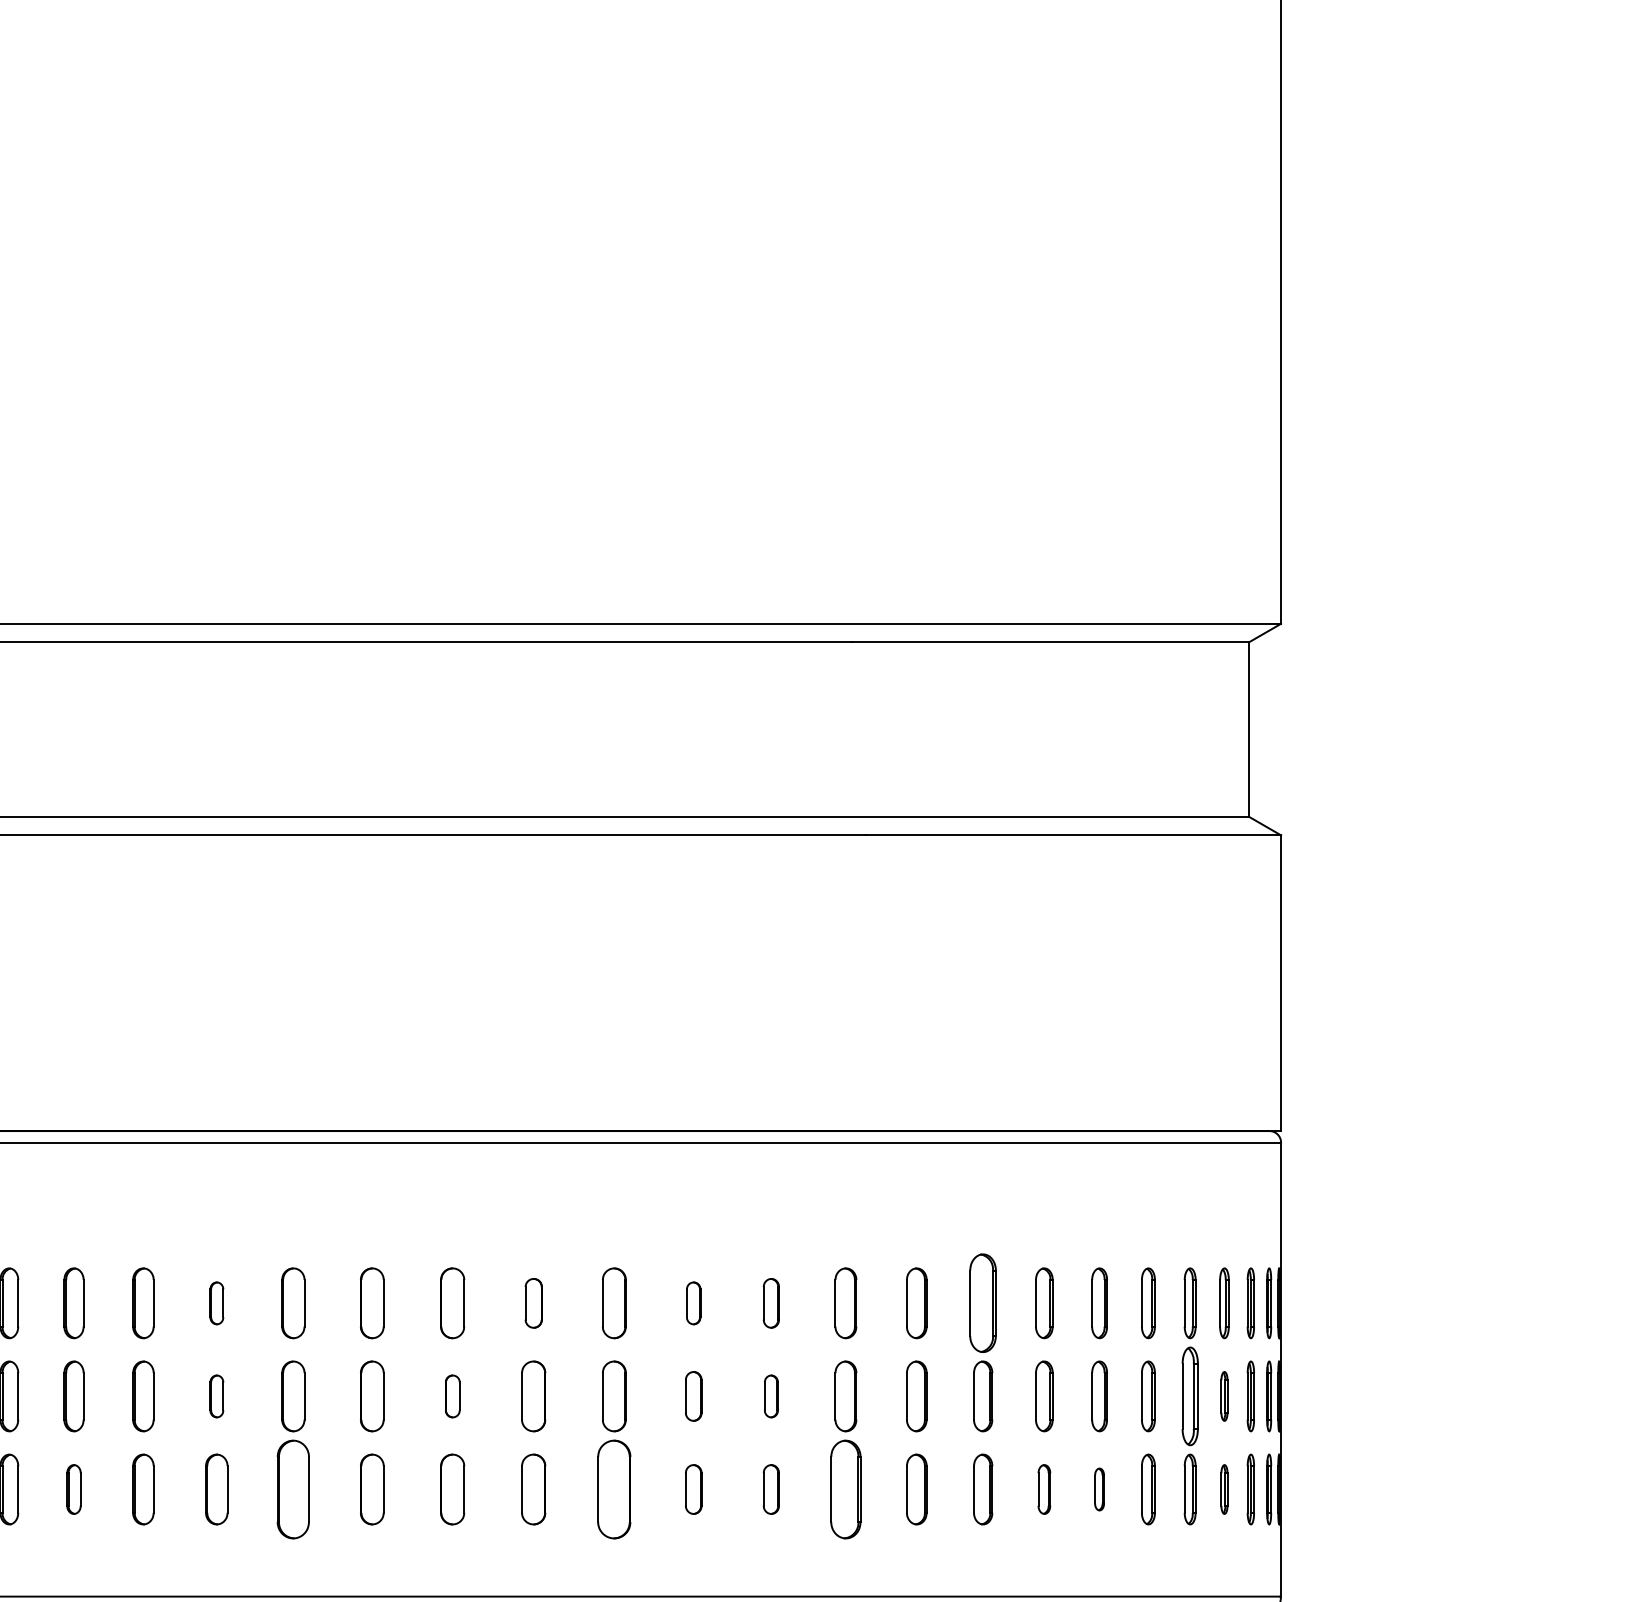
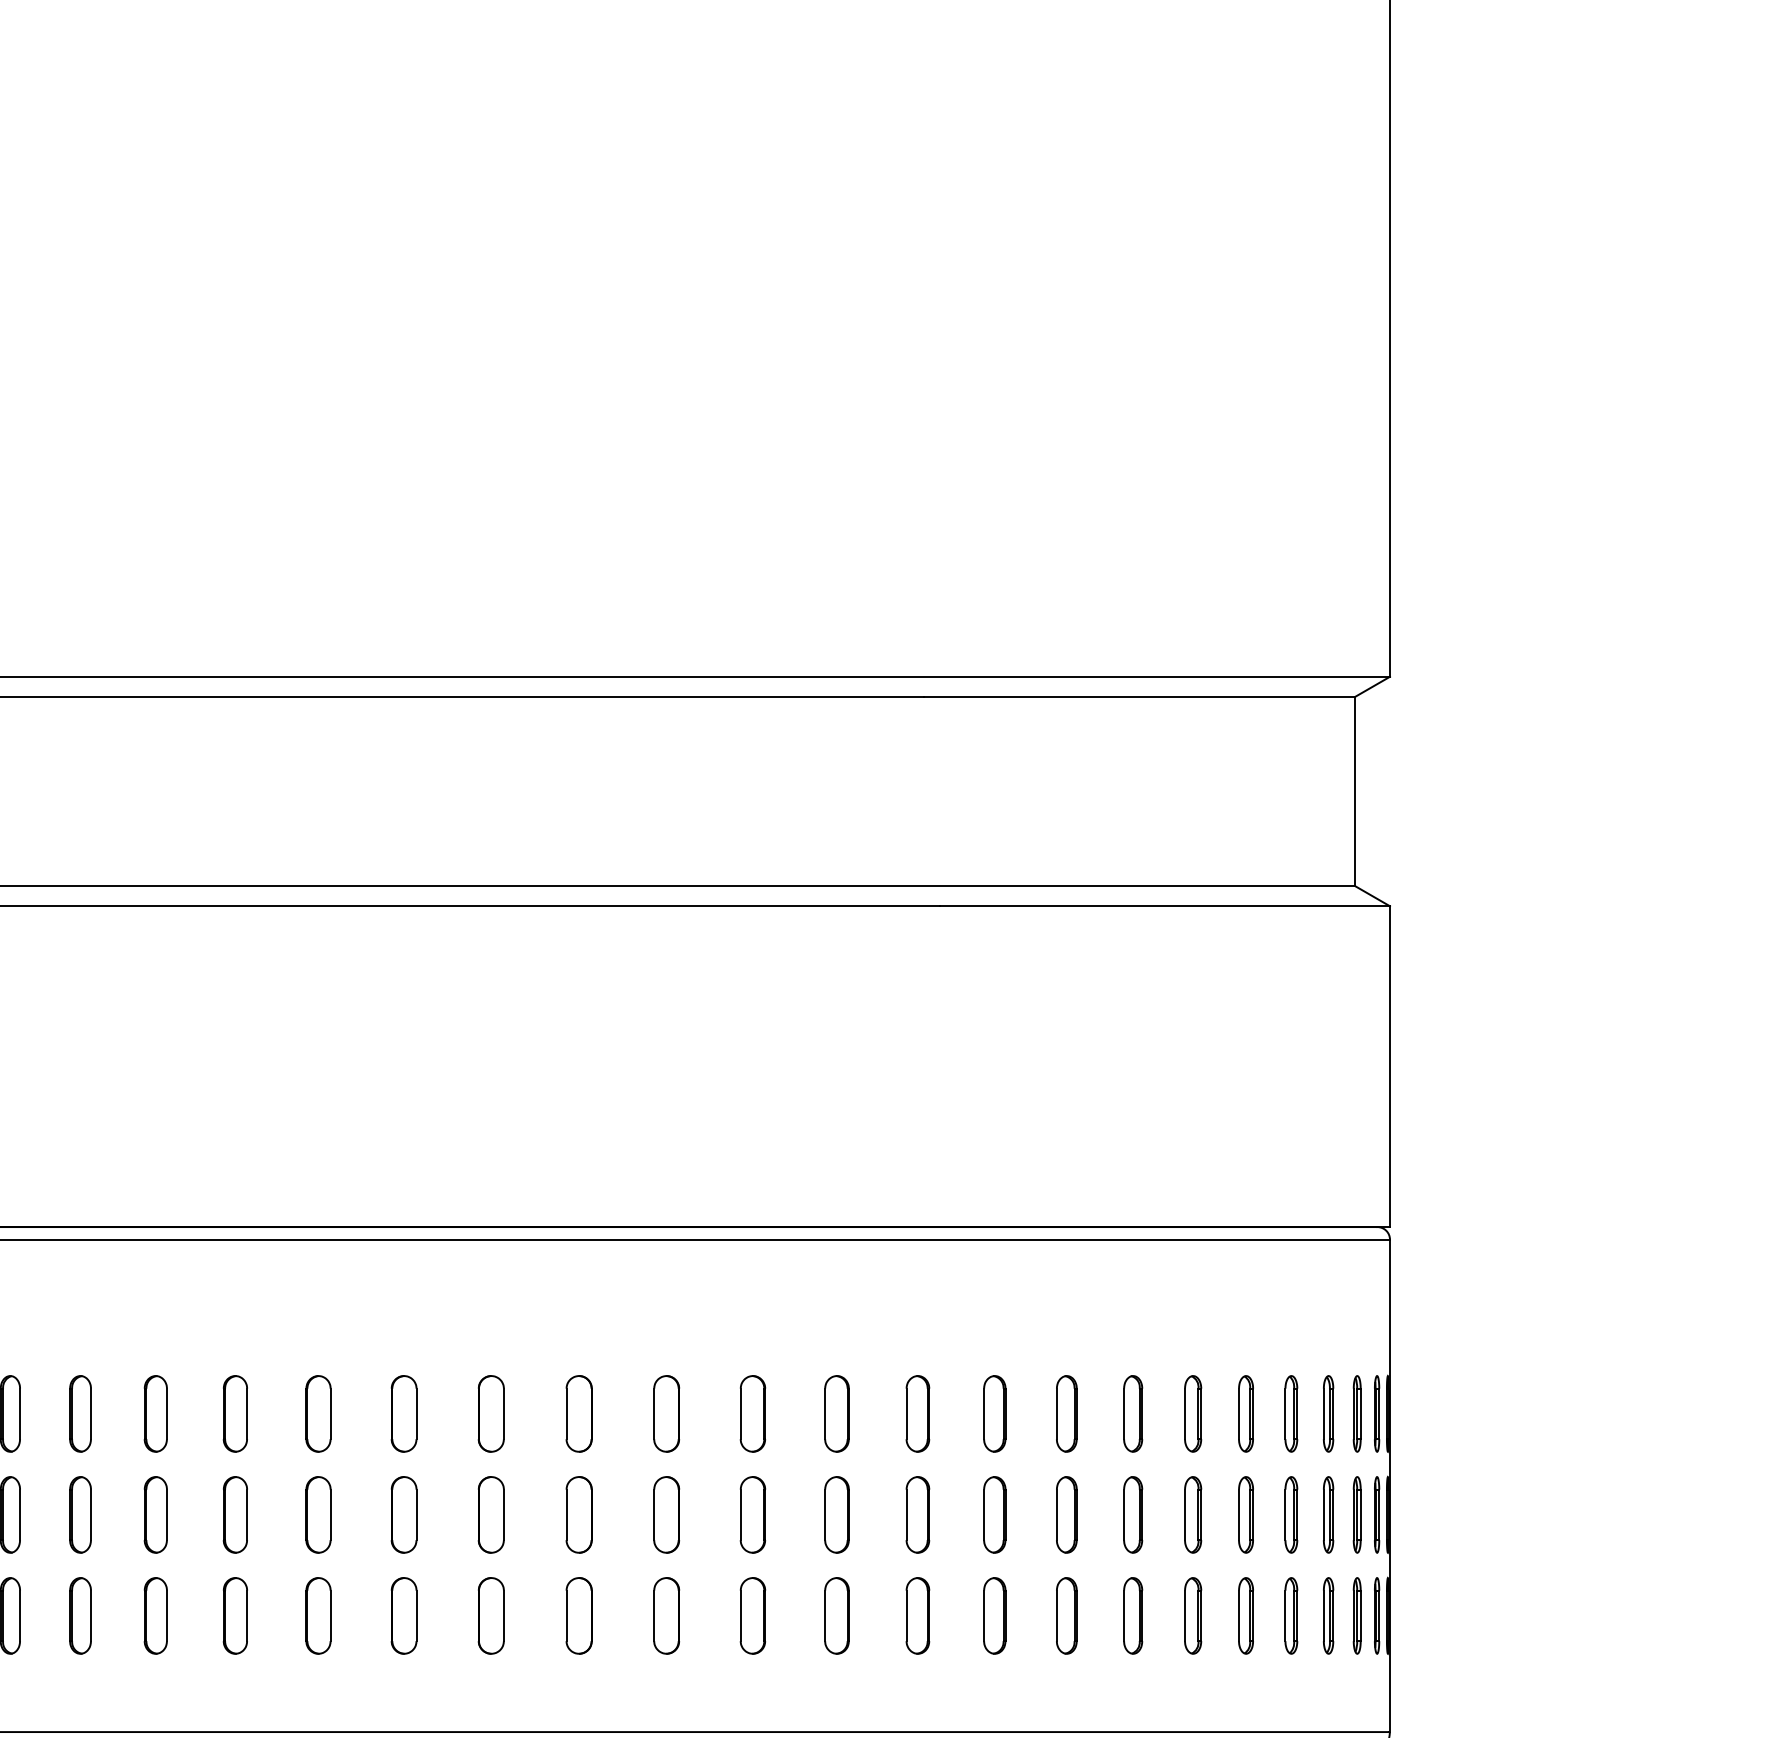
part: (216, 1303) -> (235, 1414), size x1.67
part: (533, 1303) -> (579, 1414), size x1.43
part: (693, 1303) -> (752, 1414), size x1.67
part: (771, 1303) -> (837, 1414), size x1.43
part: (983, 1303) -> (1067, 1414), size x0.71
part: (216, 1396) -> (235, 1514), size x1.67
part: (452, 1396) -> (491, 1514), size x1.67
part: (693, 1396) -> (752, 1514), size x1.43
part: (771, 1396) -> (837, 1514), size x1.67
part: (1189, 1396) -> (1290, 1514), size x0.71
part: (1224, 1396) -> (1328, 1514), size x1.43
part: (73, 1489) -> (79, 1615), size x1.43
part: (293, 1489) -> (318, 1615), size x0.71
part: (614, 1489) -> (666, 1615), size x0.71
part: (693, 1489) -> (752, 1615), size x1.43
part: (771, 1489) -> (837, 1615), size x1.43
part: (845, 1489) -> (917, 1615), size x0.71
part: (1044, 1489) -> (1133, 1615), size x1.43
part: (1099, 1489) -> (1192, 1615), size x1.67
part: (1224, 1489) -> (1328, 1615), size x1.43

